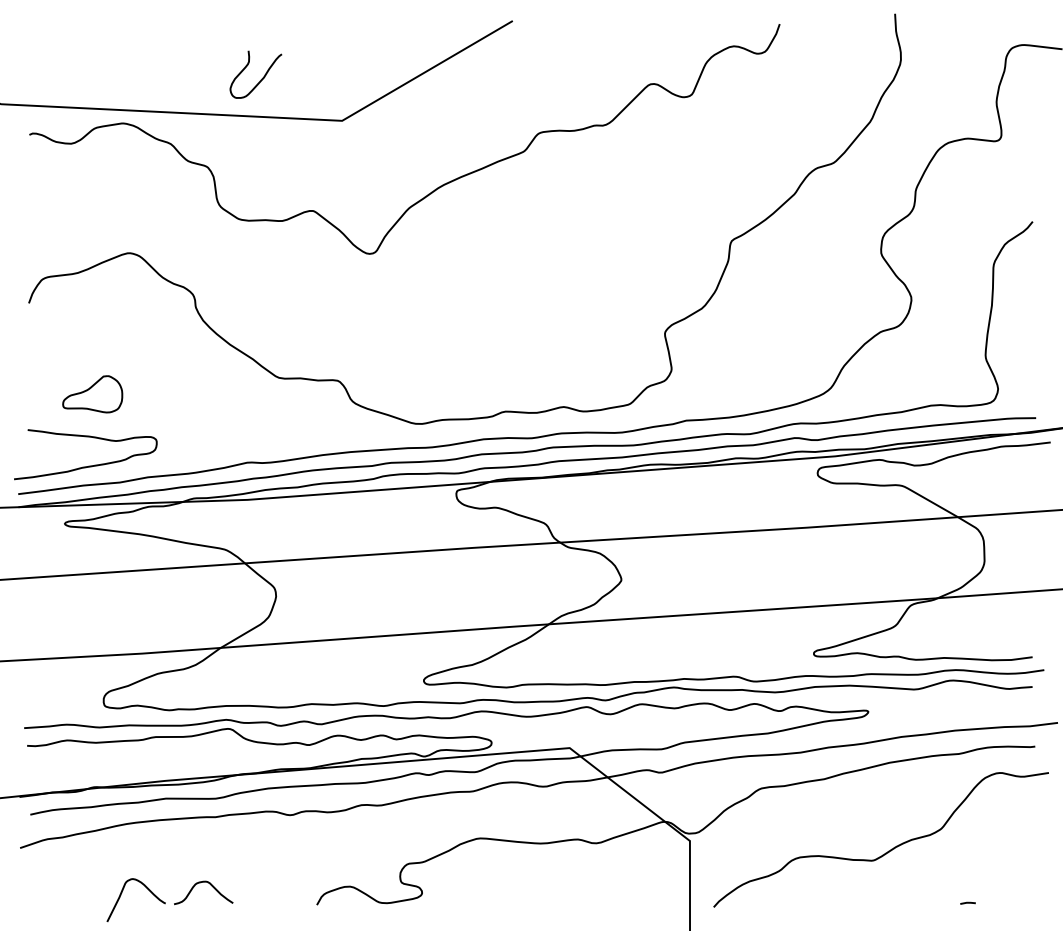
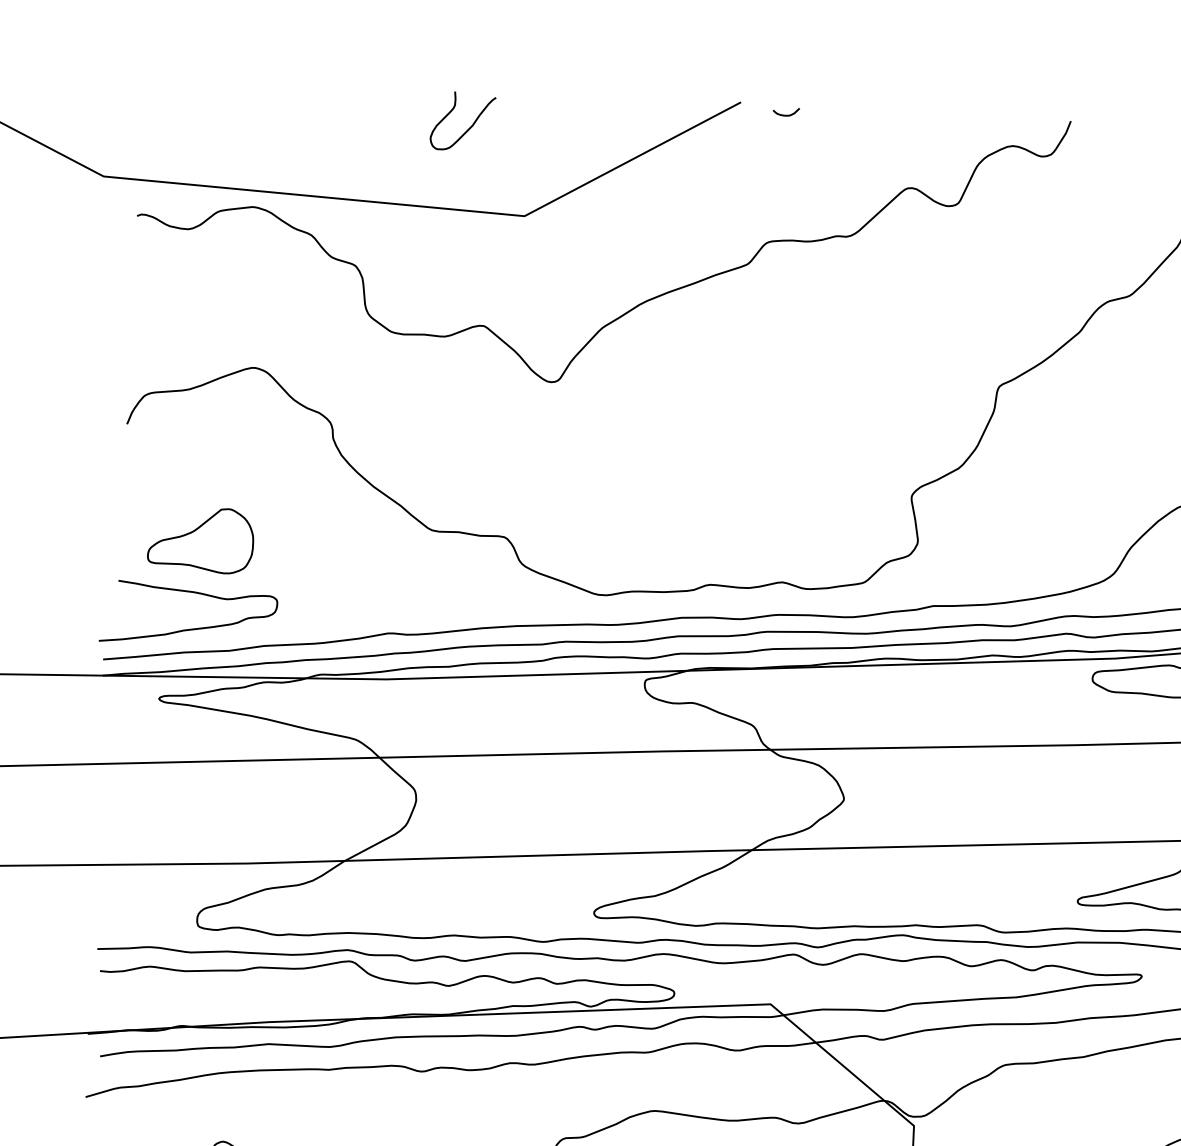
curve: (549, 29) -> (785, 114), added
curve: (260, 79) -> (468, 127), moved
part: (92, 394) -> (200, 540), size x1.43

